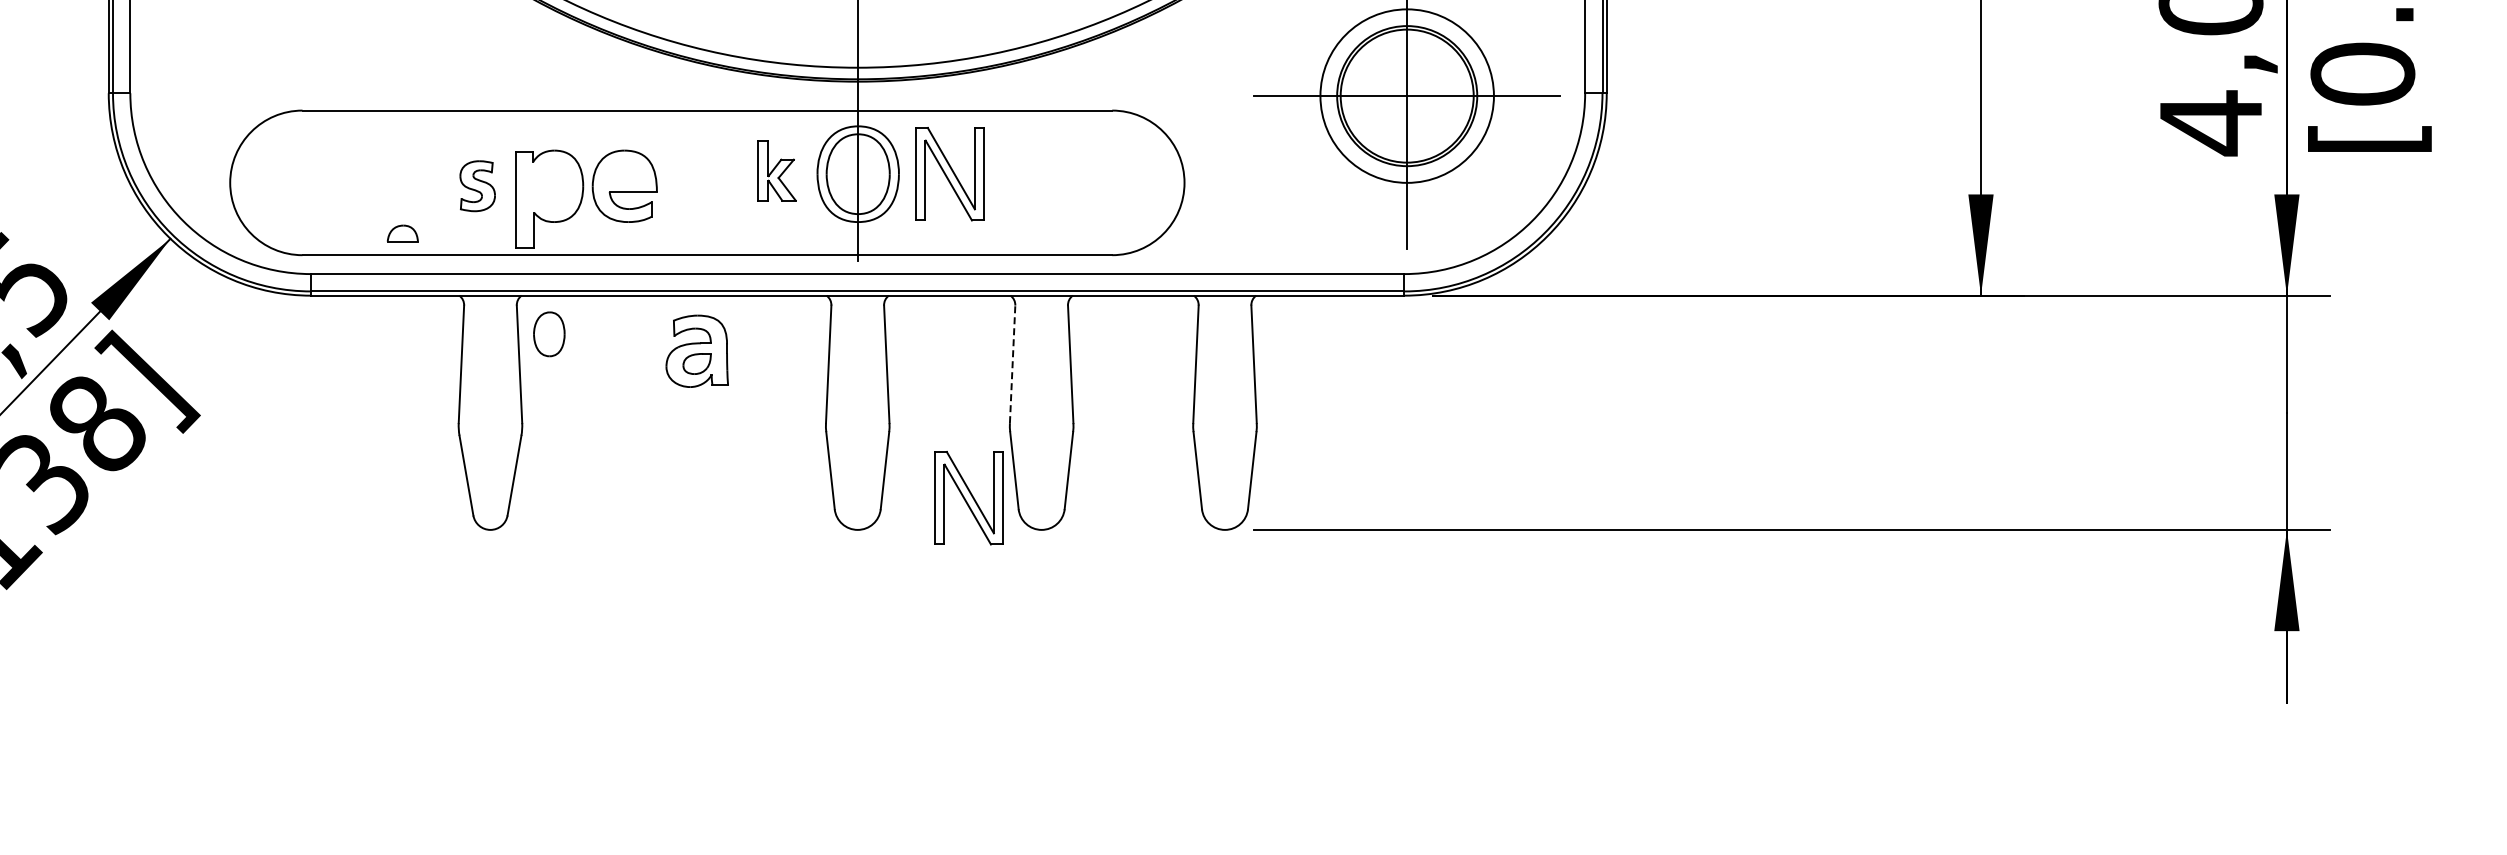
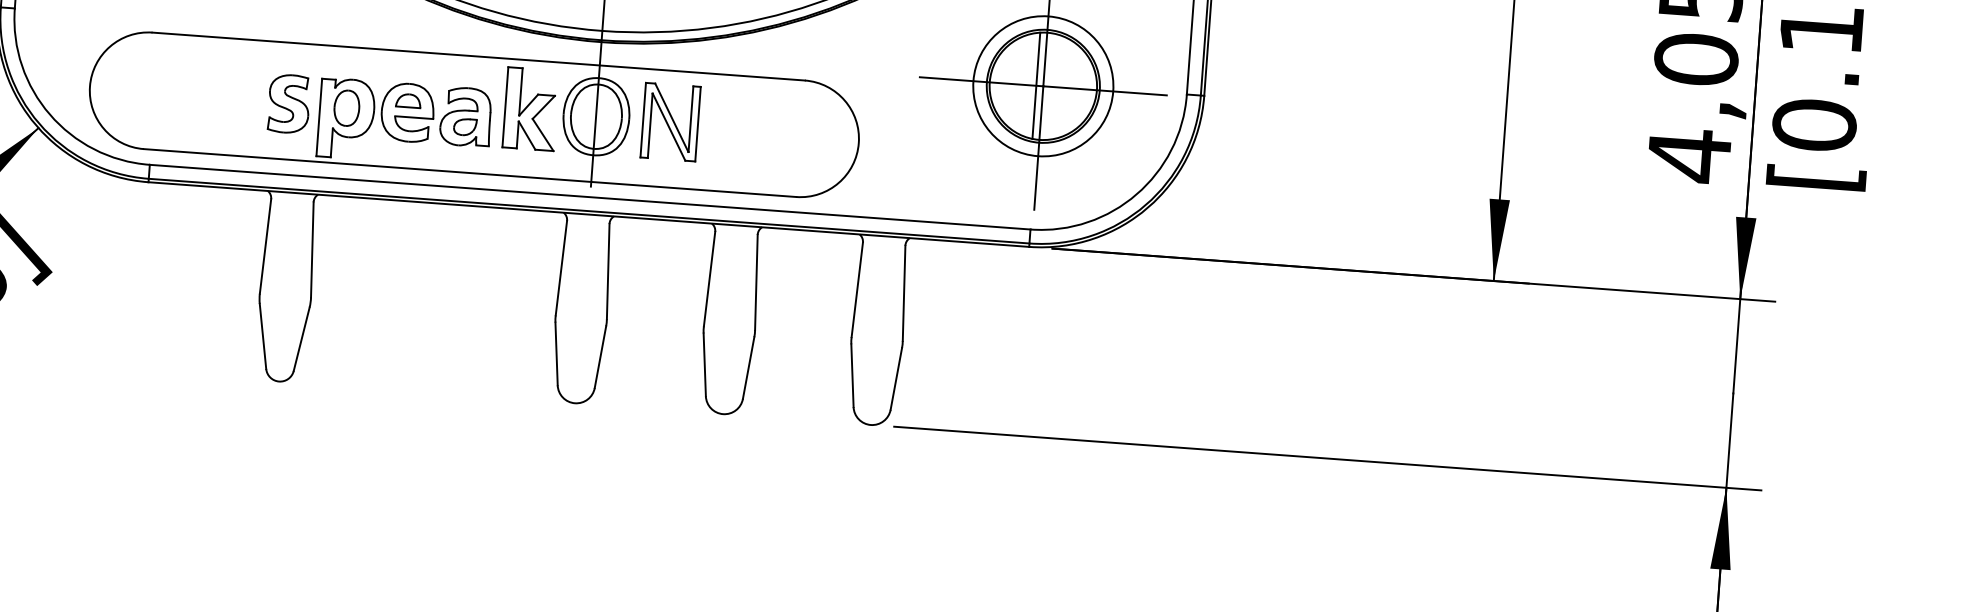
line: (1398, 96) -> (1036, 86), added
part: (776, 170) -> (530, 108), size x1.67
part: (477, 185) -> (289, 103), size x1.43
part: (402, 233) -> (408, 100), moved
part: (549, 334) -> (347, 108), moved
part: (696, 350) -> (465, 116), moved
line: (1012, 364) -> (709, 279), dashed -> solid
part: (968, 498) -> (666, 384), removed

